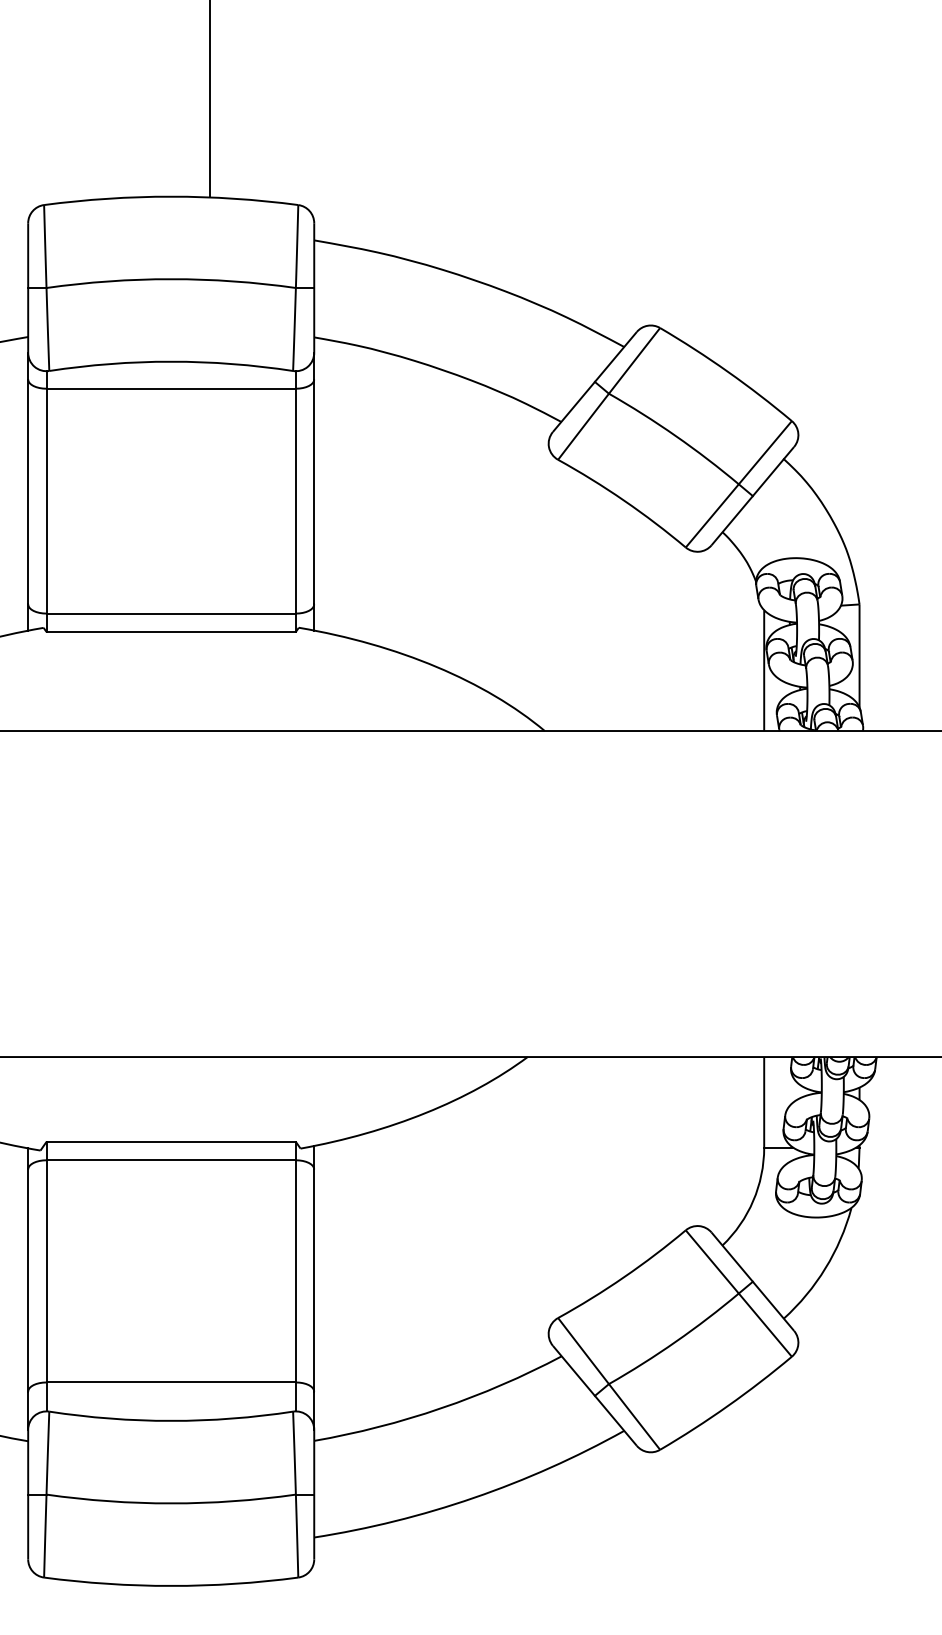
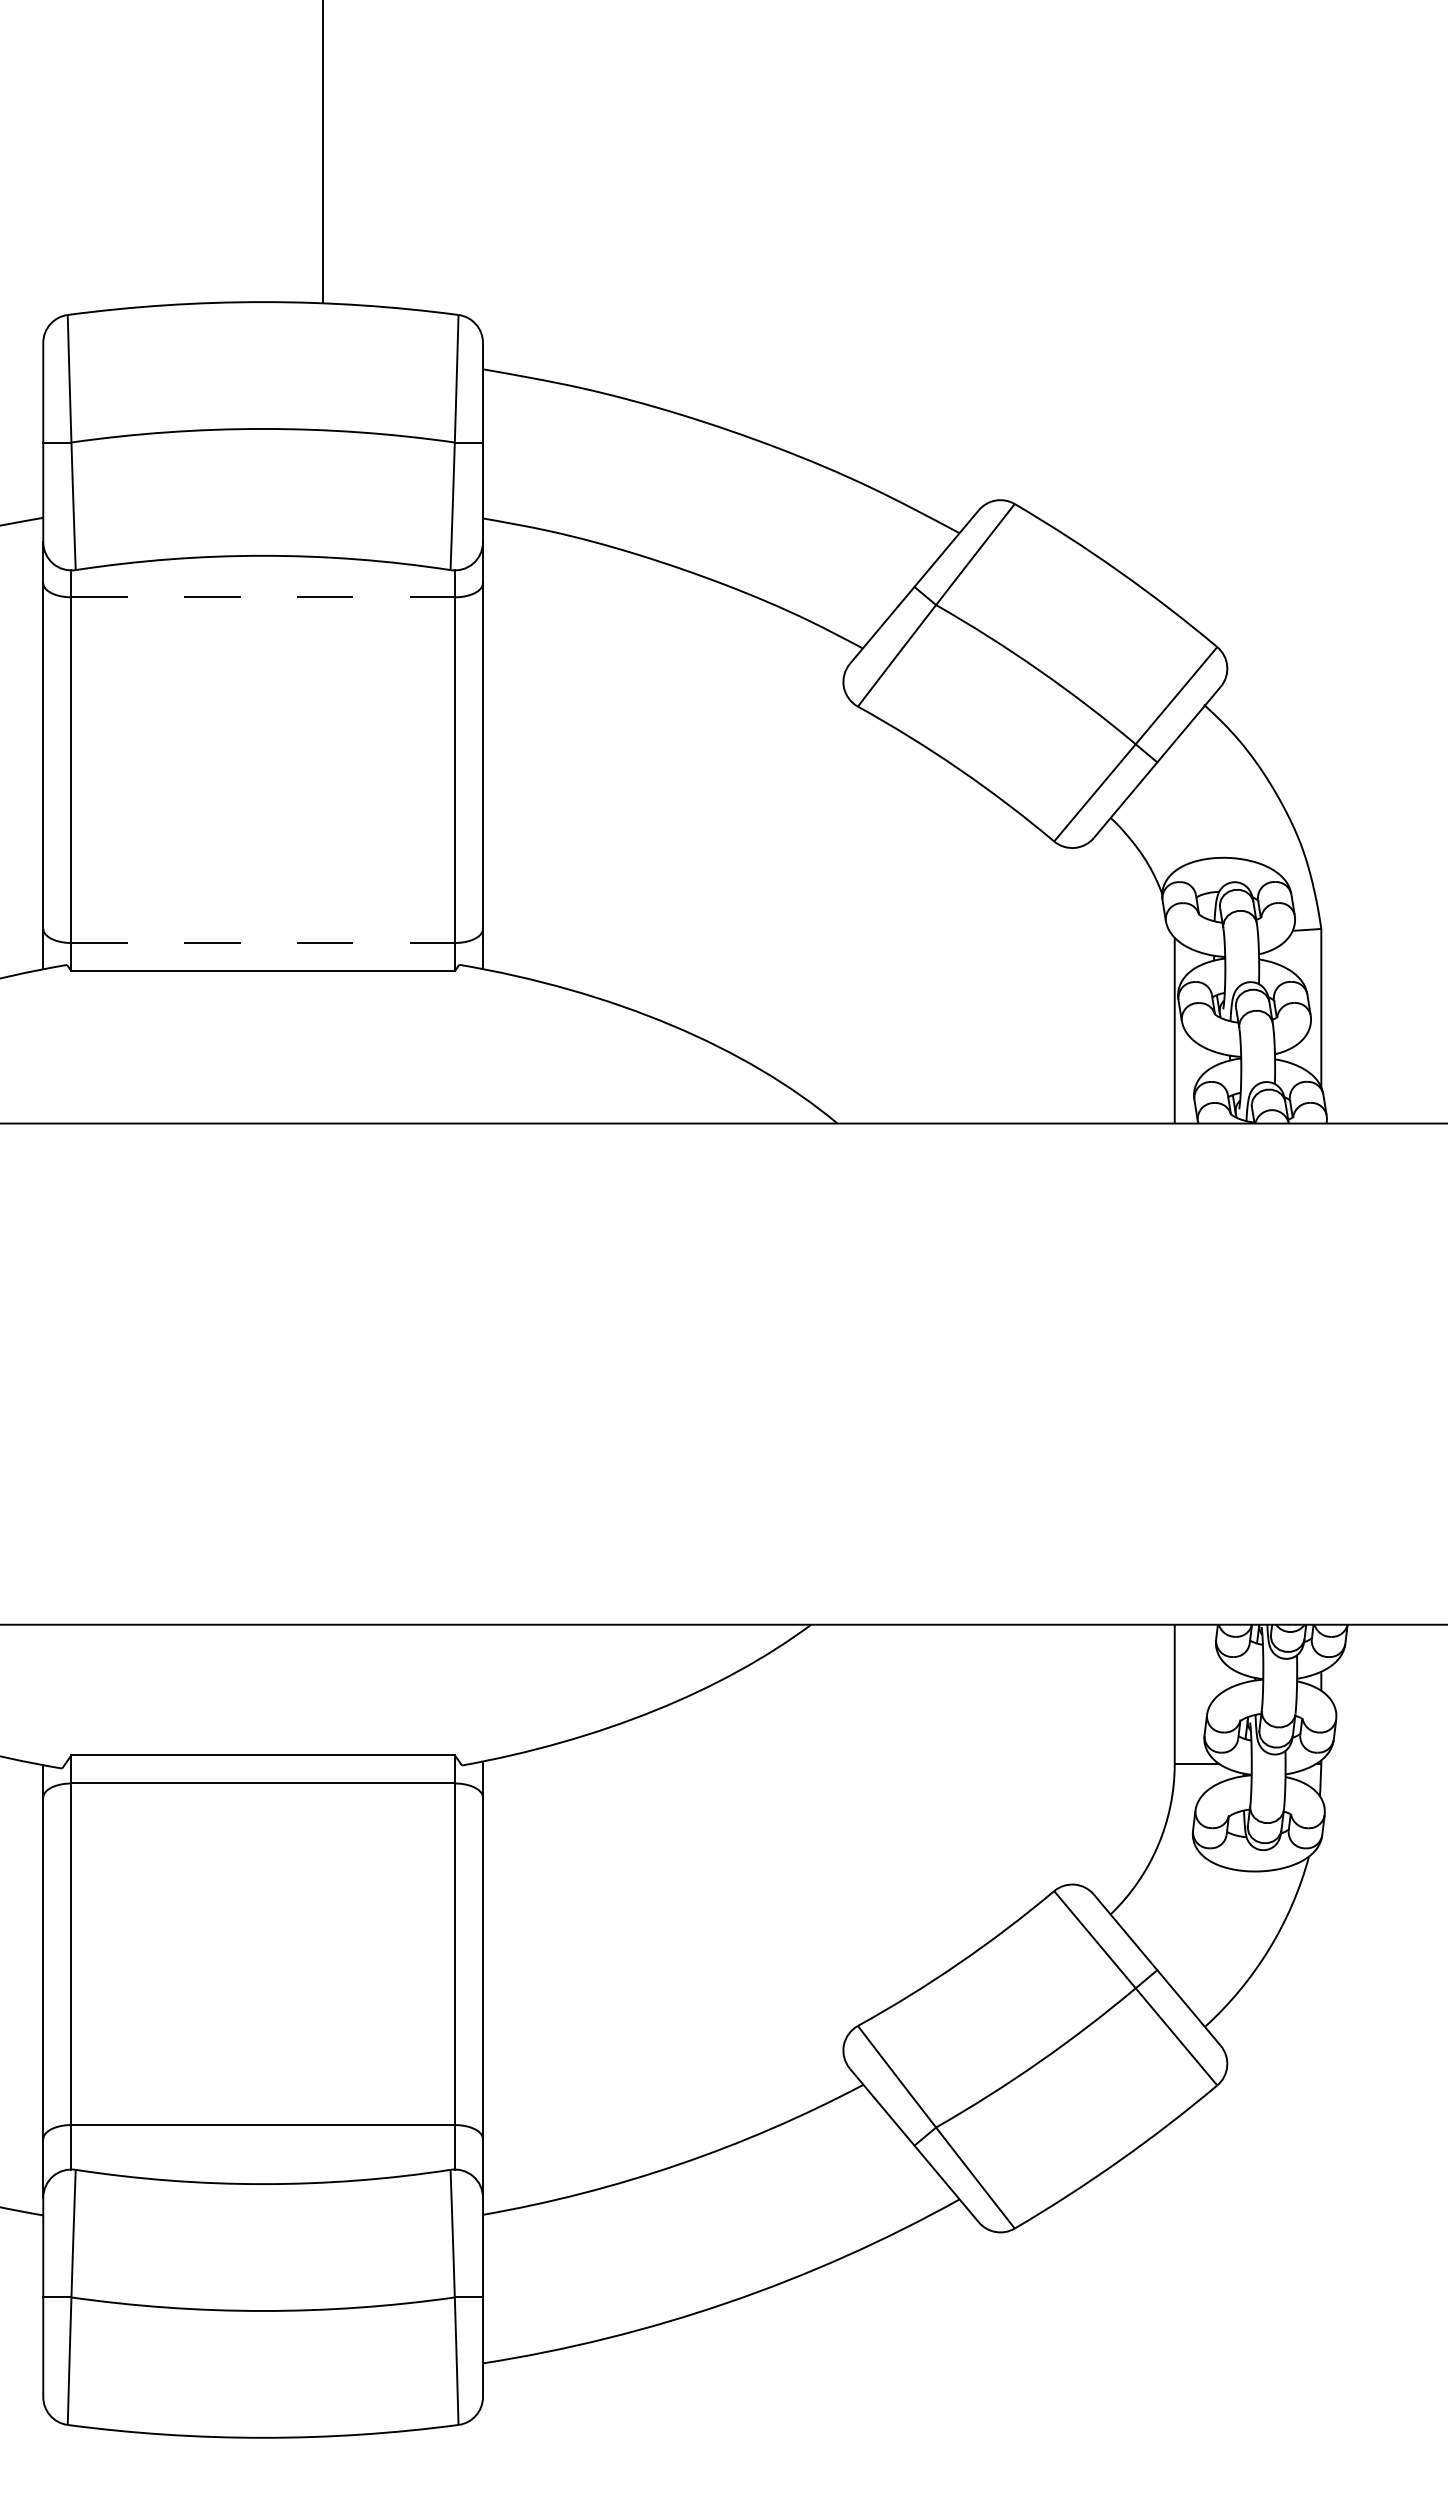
line: (171, 388) -> (263, 596), solid -> dashed
line: (171, 613) -> (263, 942), solid -> dashed

